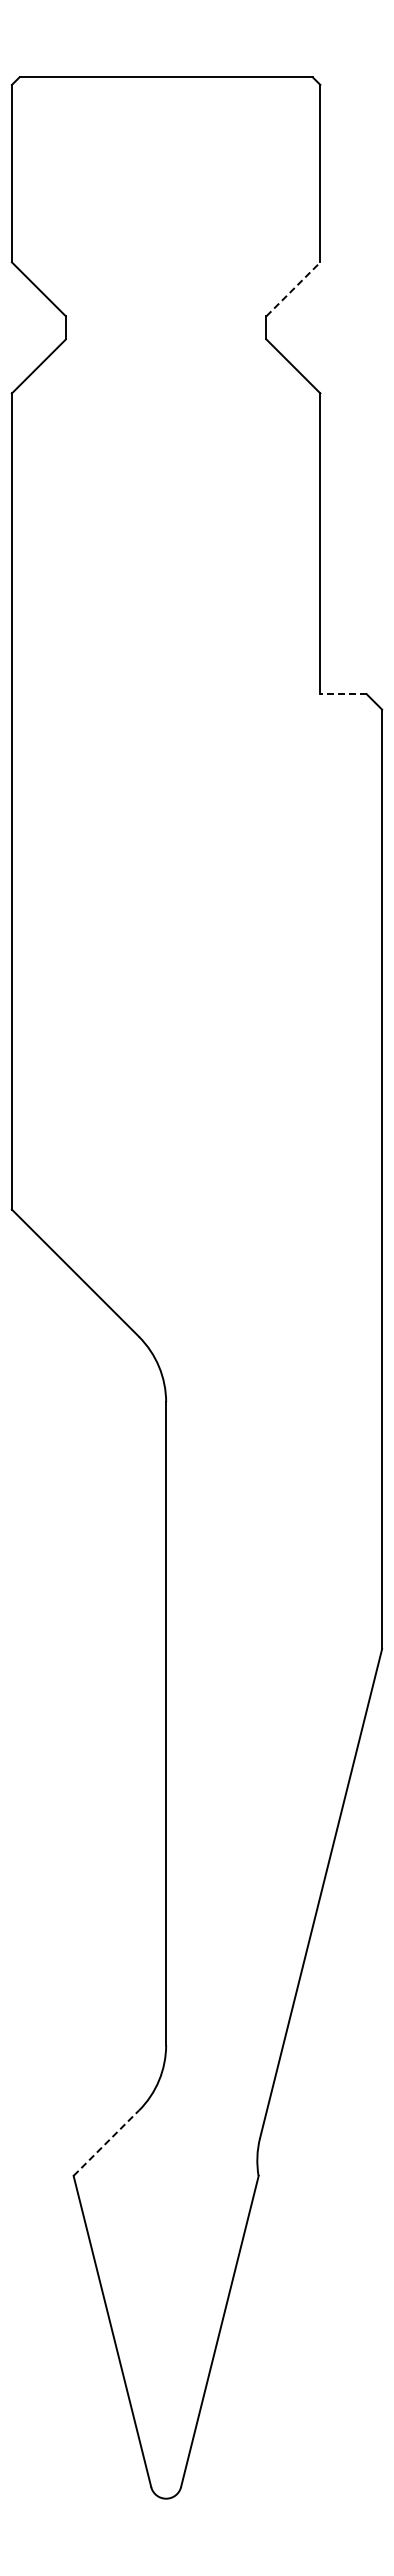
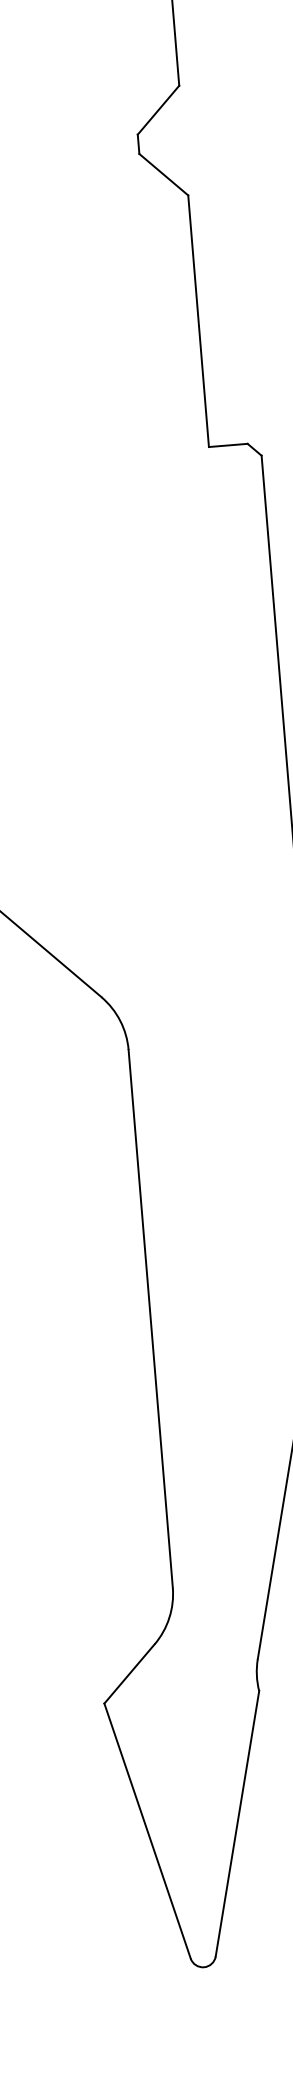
line: (293, 288) -> (158, 109), dashed -> solid
line: (343, 694) -> (228, 445), dashed -> solid
line: (106, 2142) -> (129, 1673), dashed -> solid

